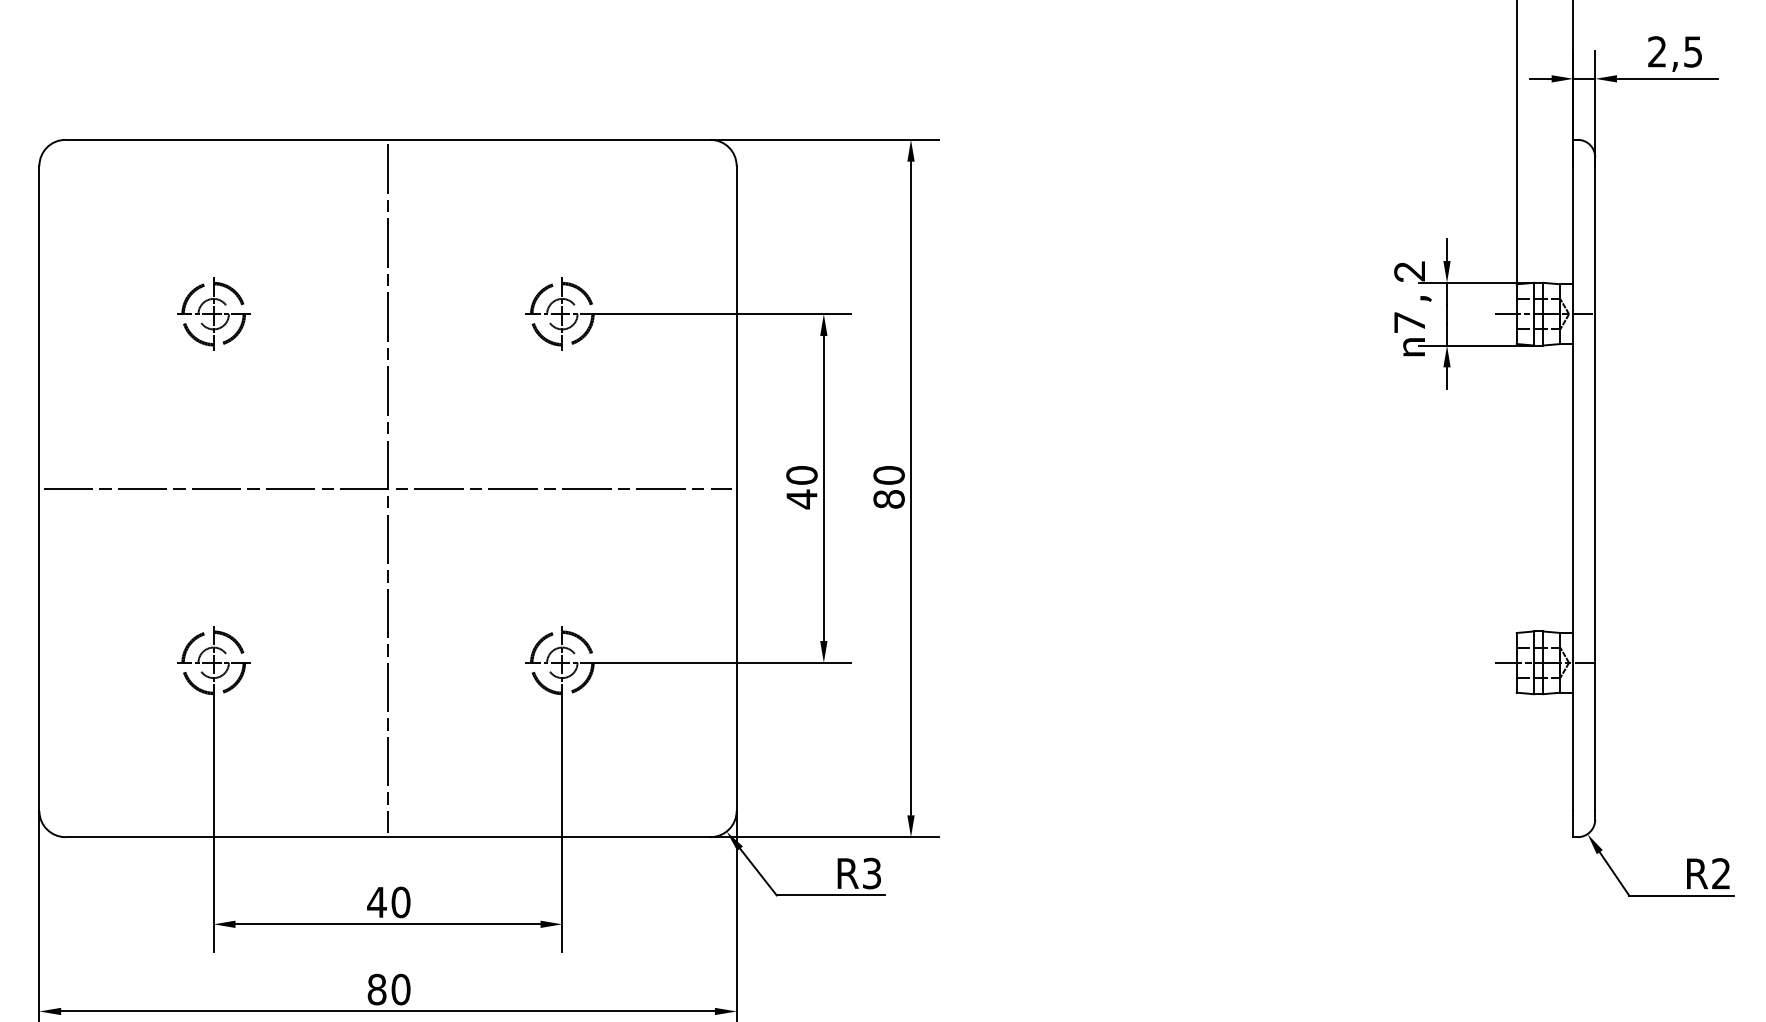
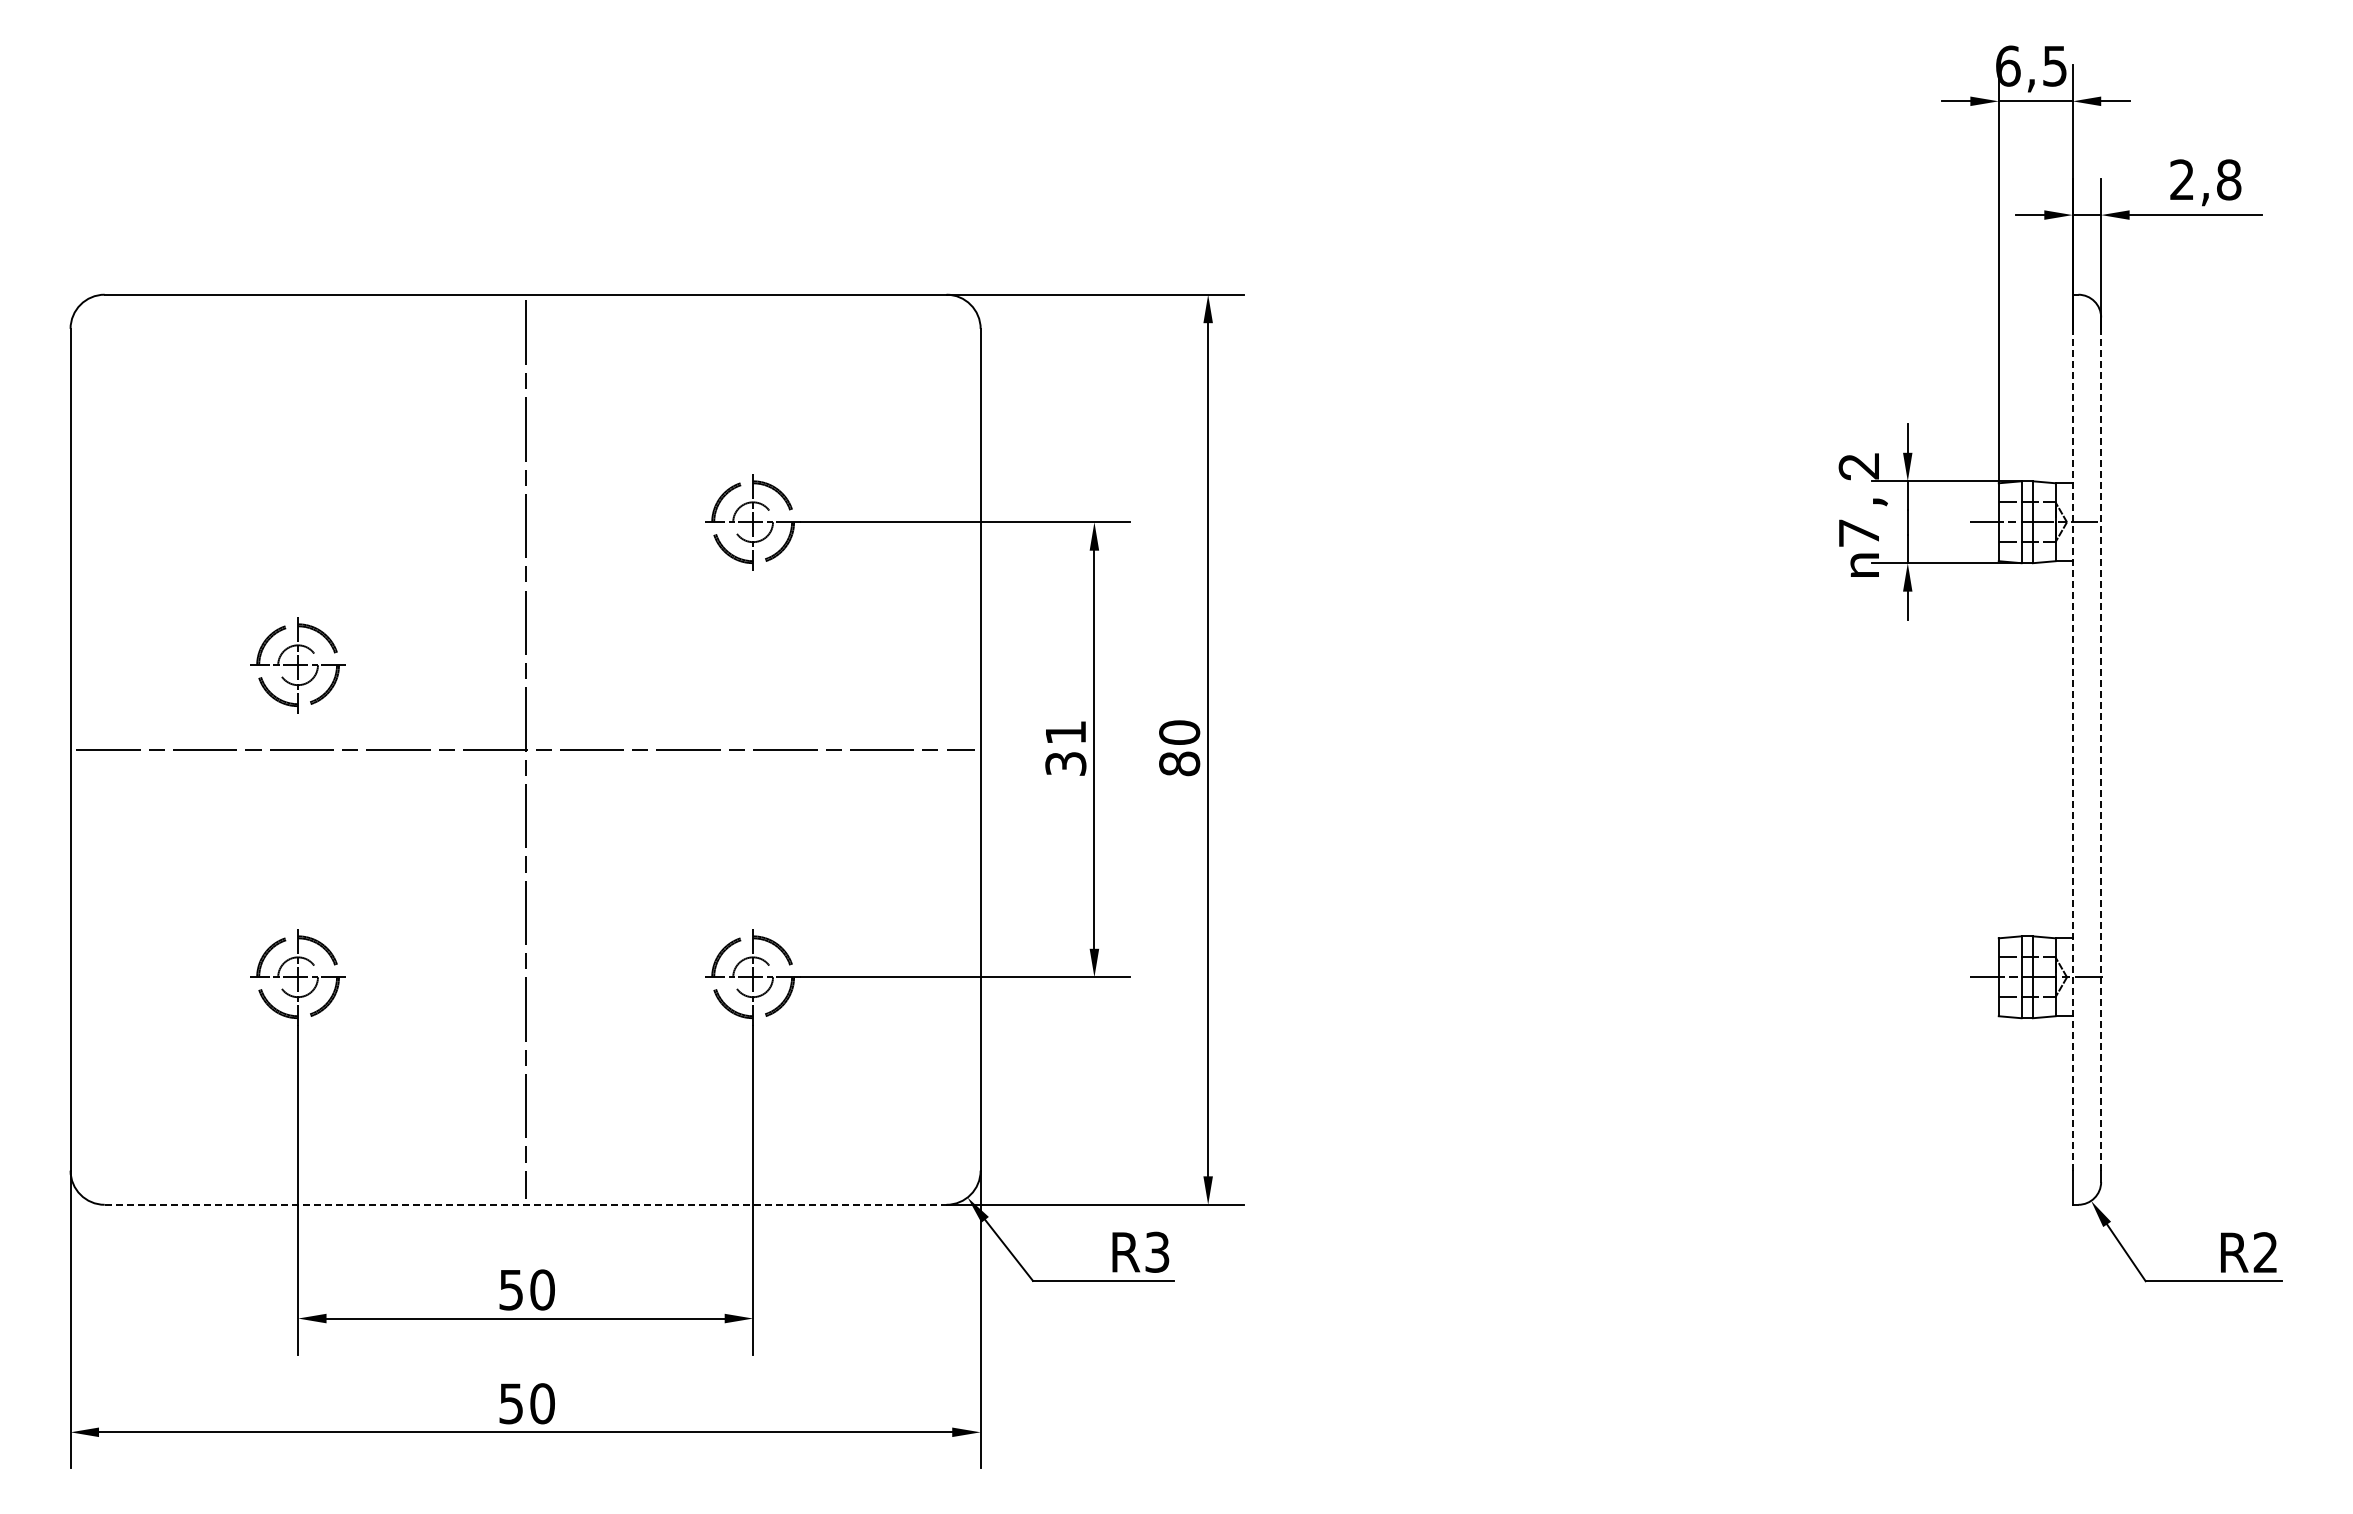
text: (1693, 51) -> (2229, 179), 2,5 -> 2,8
part: (213, 314) -> (297, 665), moved
text: (801, 487) -> (1065, 748), 40 -> 31
line: (1573, 488) -> (2072, 749), solid -> dashed
line: (1595, 488) -> (2101, 749), solid -> dashed
line: (387, 836) -> (525, 1204), solid -> dashed
text: (377, 902) -> (511, 1290), 40 -> 50
text: (377, 989) -> (511, 1403), 80 -> 50

